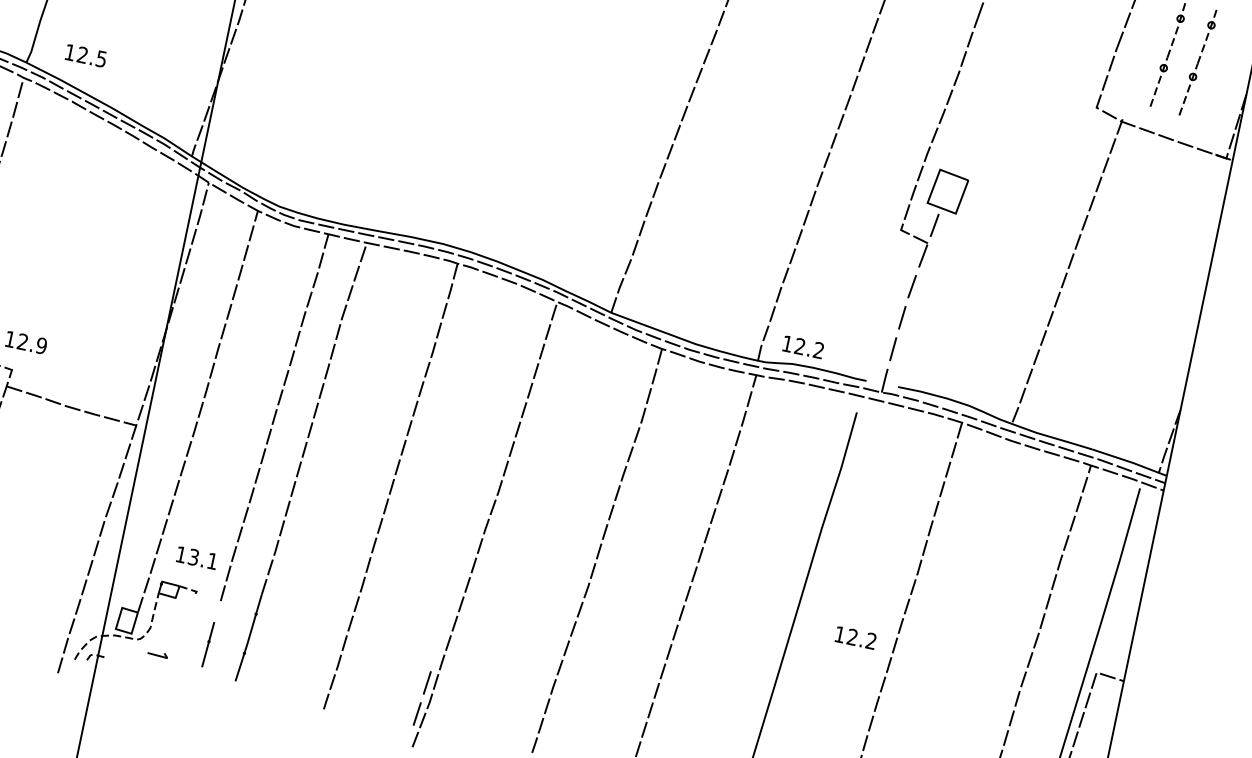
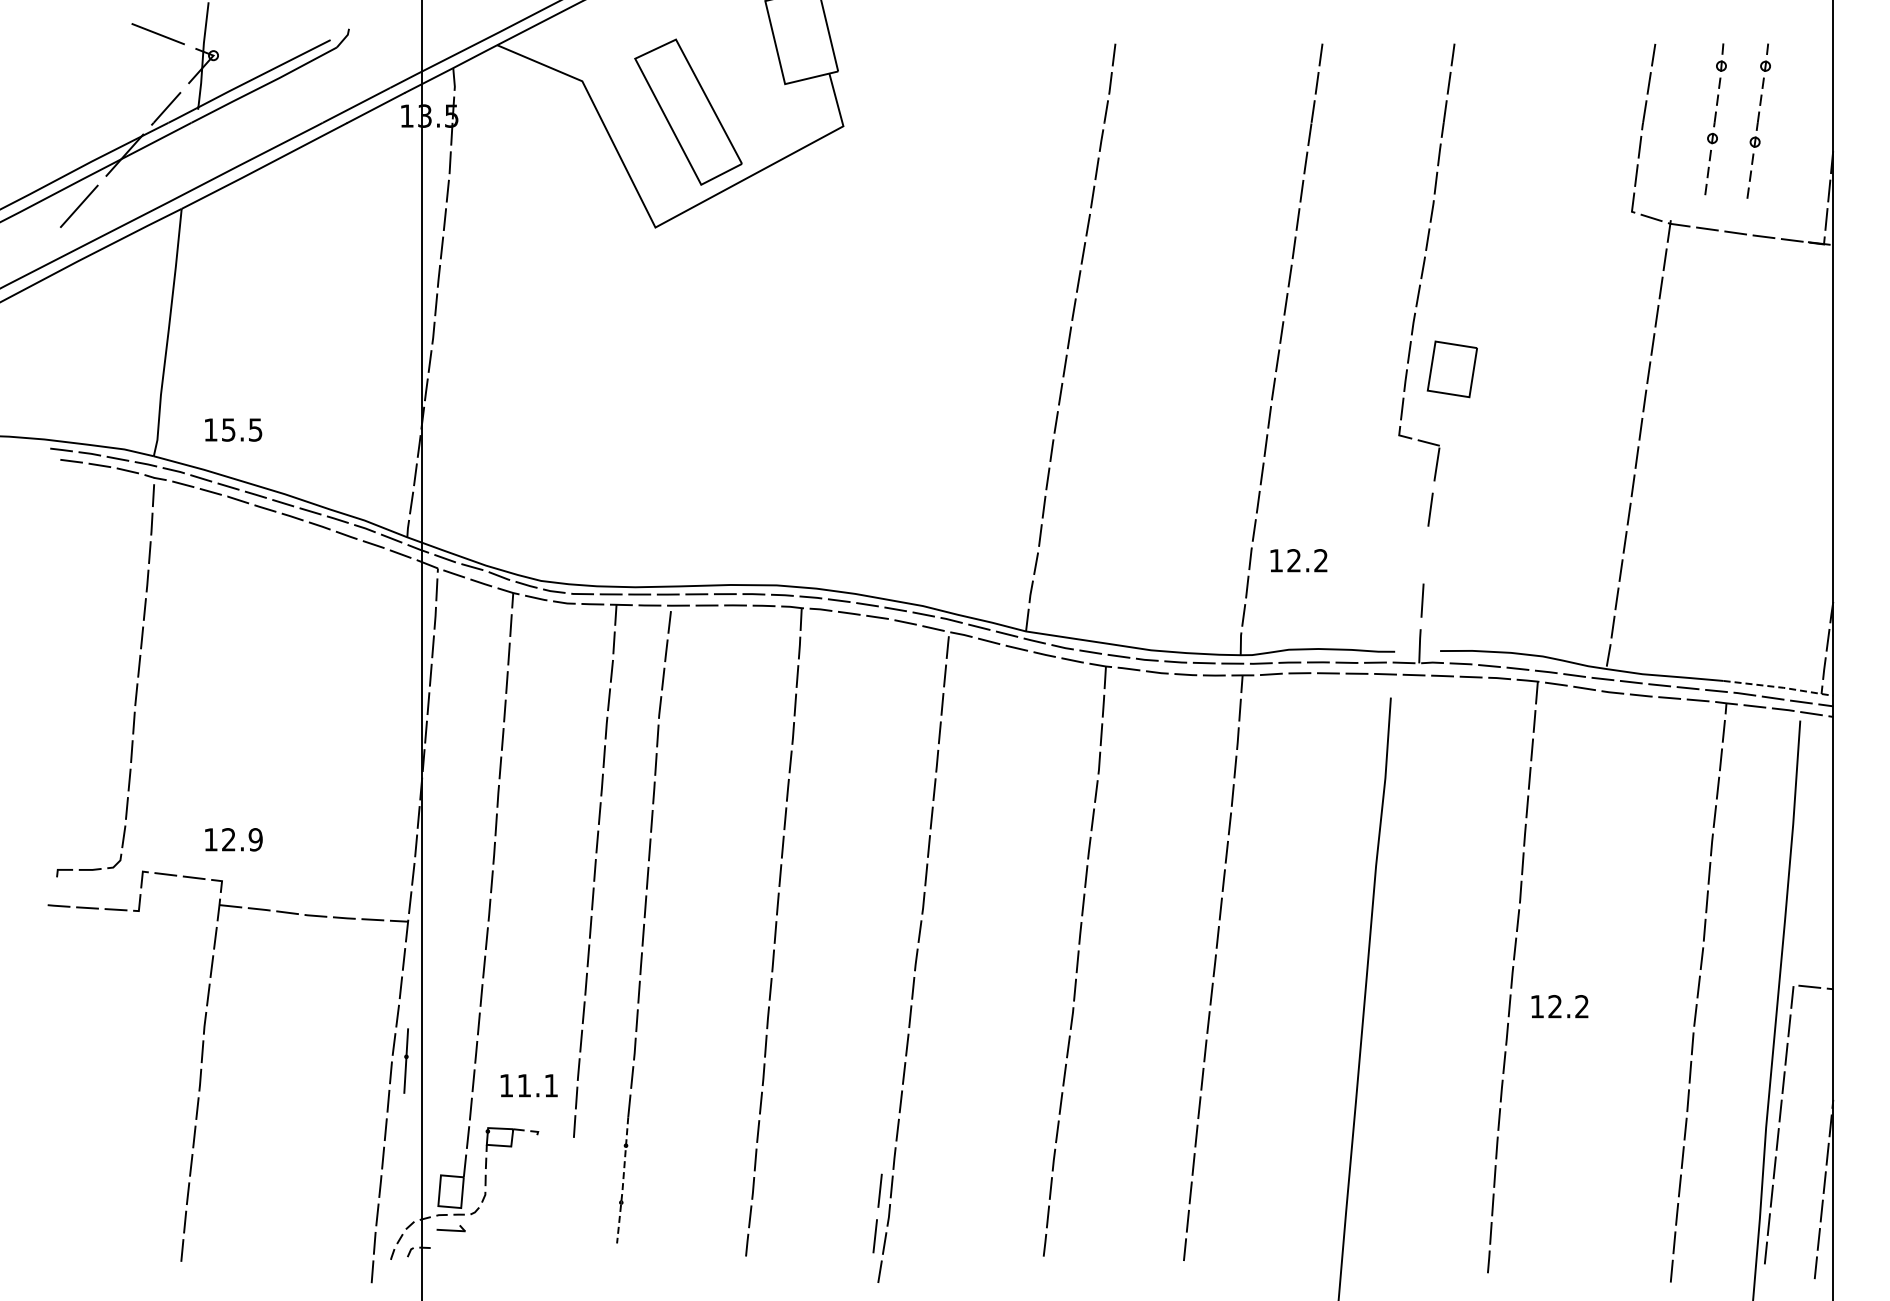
text: (82, 54) -> (228, 429), 12.5 -> 15.5
line: (934, 225) -> (1443, 419), removed
line: (901, 318) -> (1425, 555), removed
text: (803, 347) -> (1298, 560), moved
line: (1130, 462) -> (1779, 687), solid -> dashed
text: (193, 557) -> (524, 1085), 13.1 -> 11.1
text: (855, 637) -> (1559, 1006), moved
line: (249, 638) -> (623, 1181), solid -> dashed
part: (207, 644) -> (405, 1060), moved
part: (157, 654) -> (450, 1228), moved

